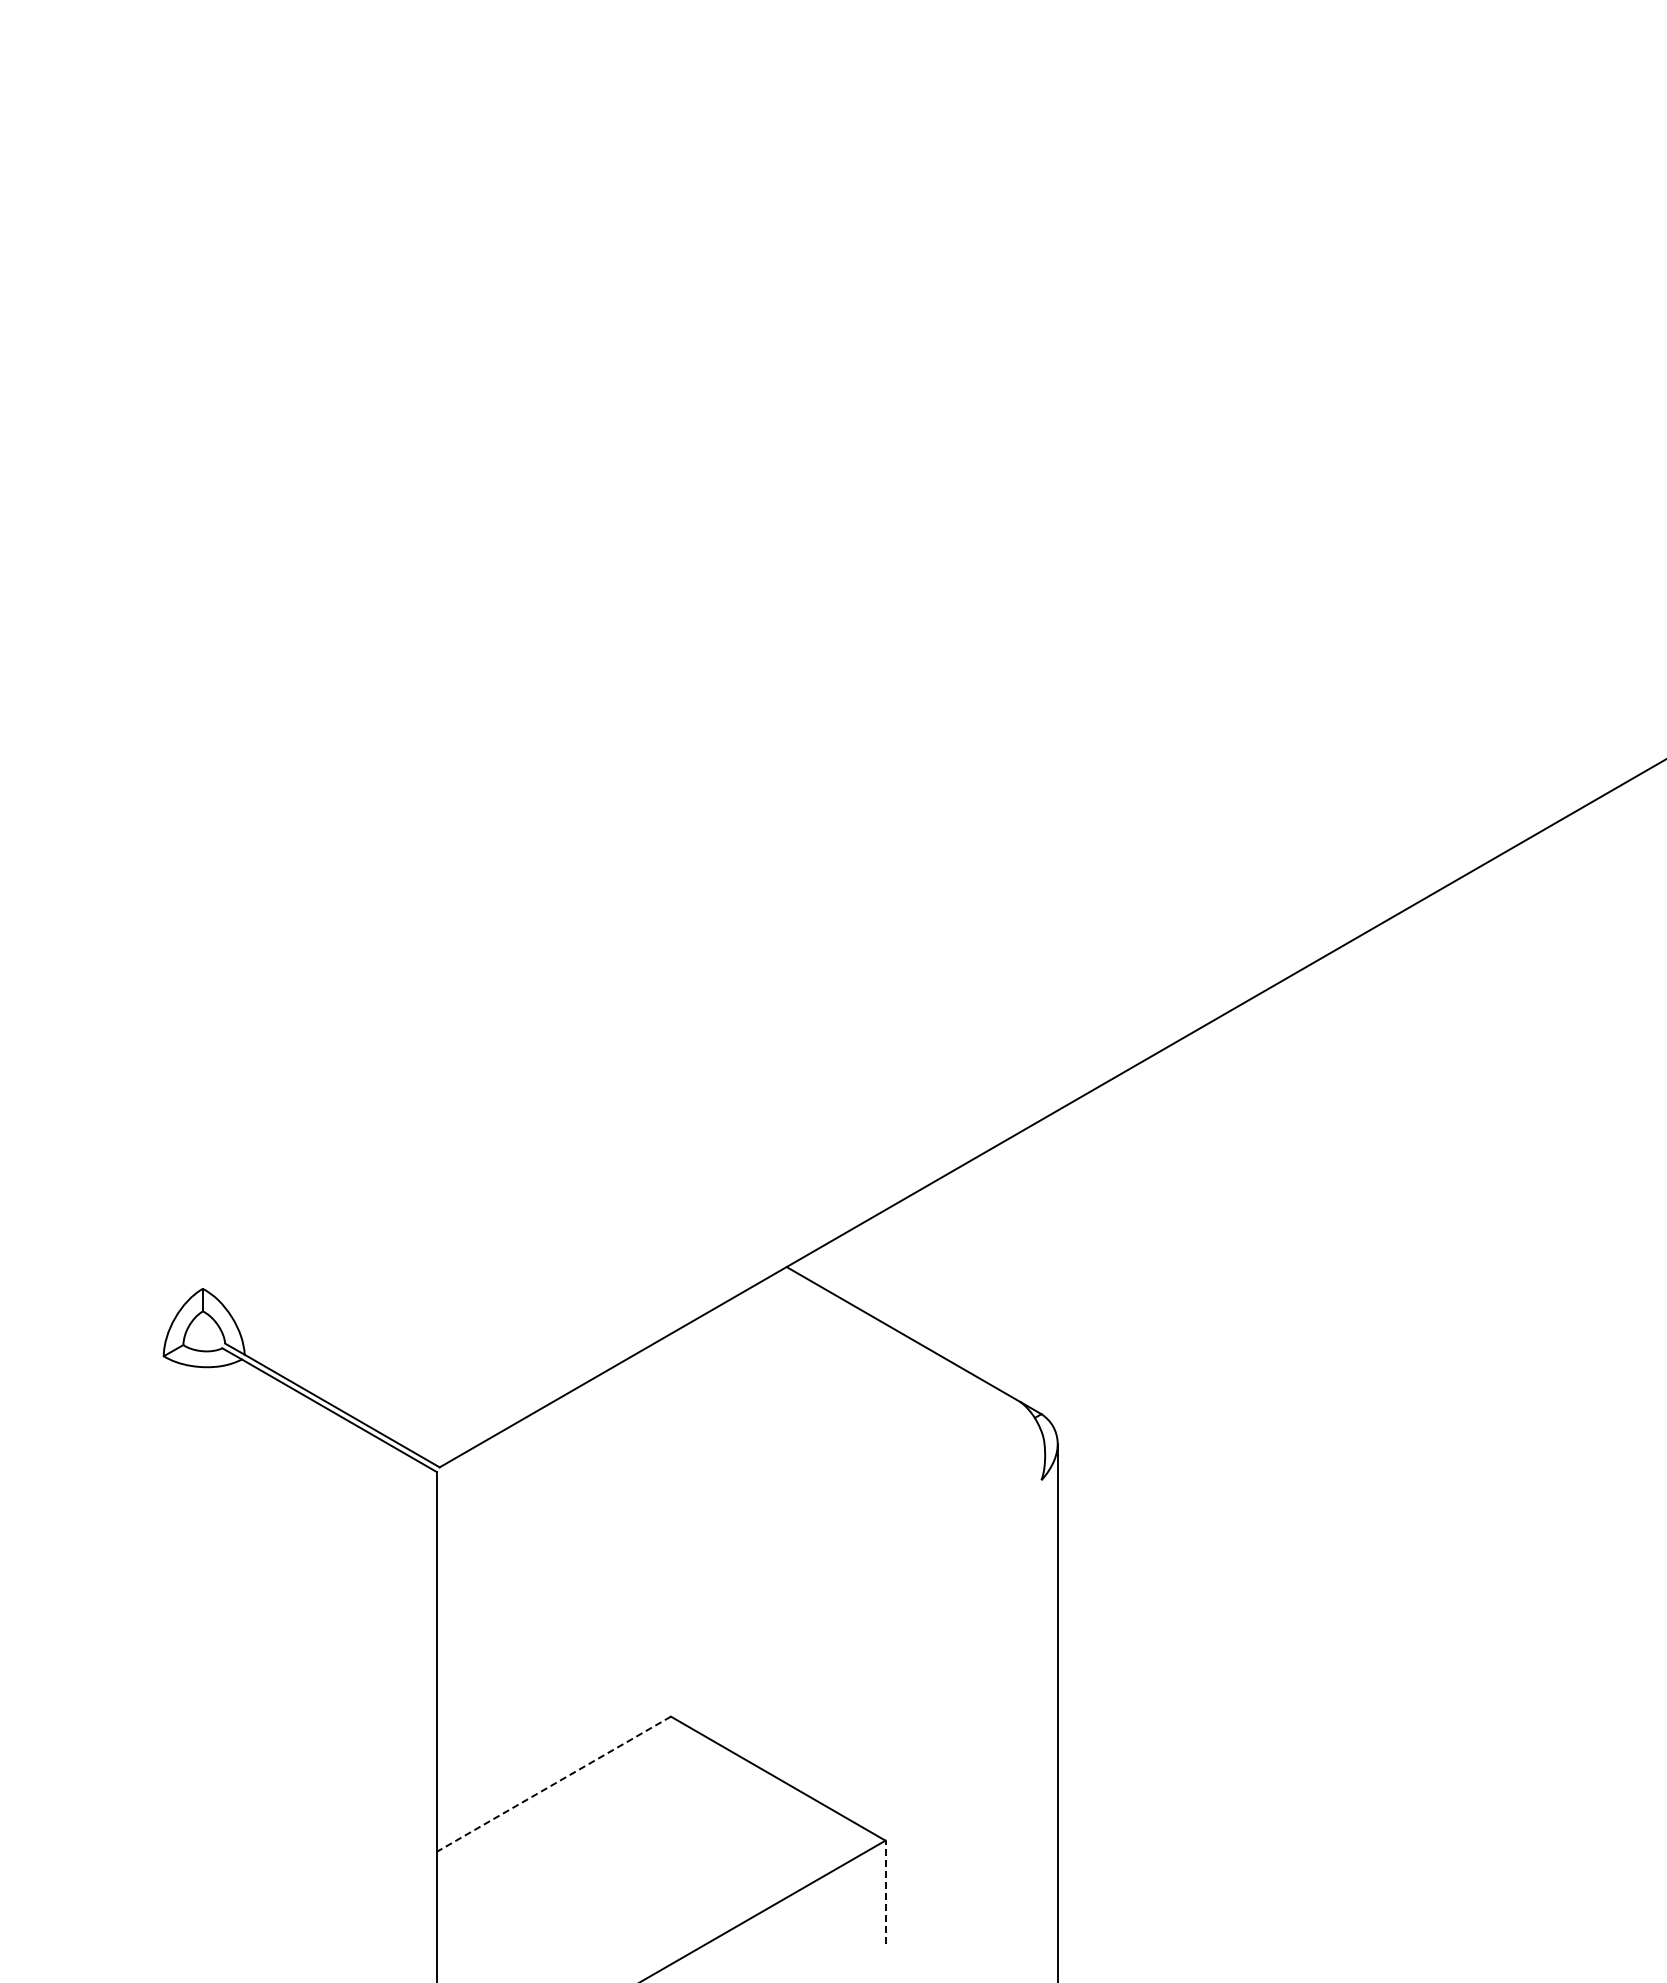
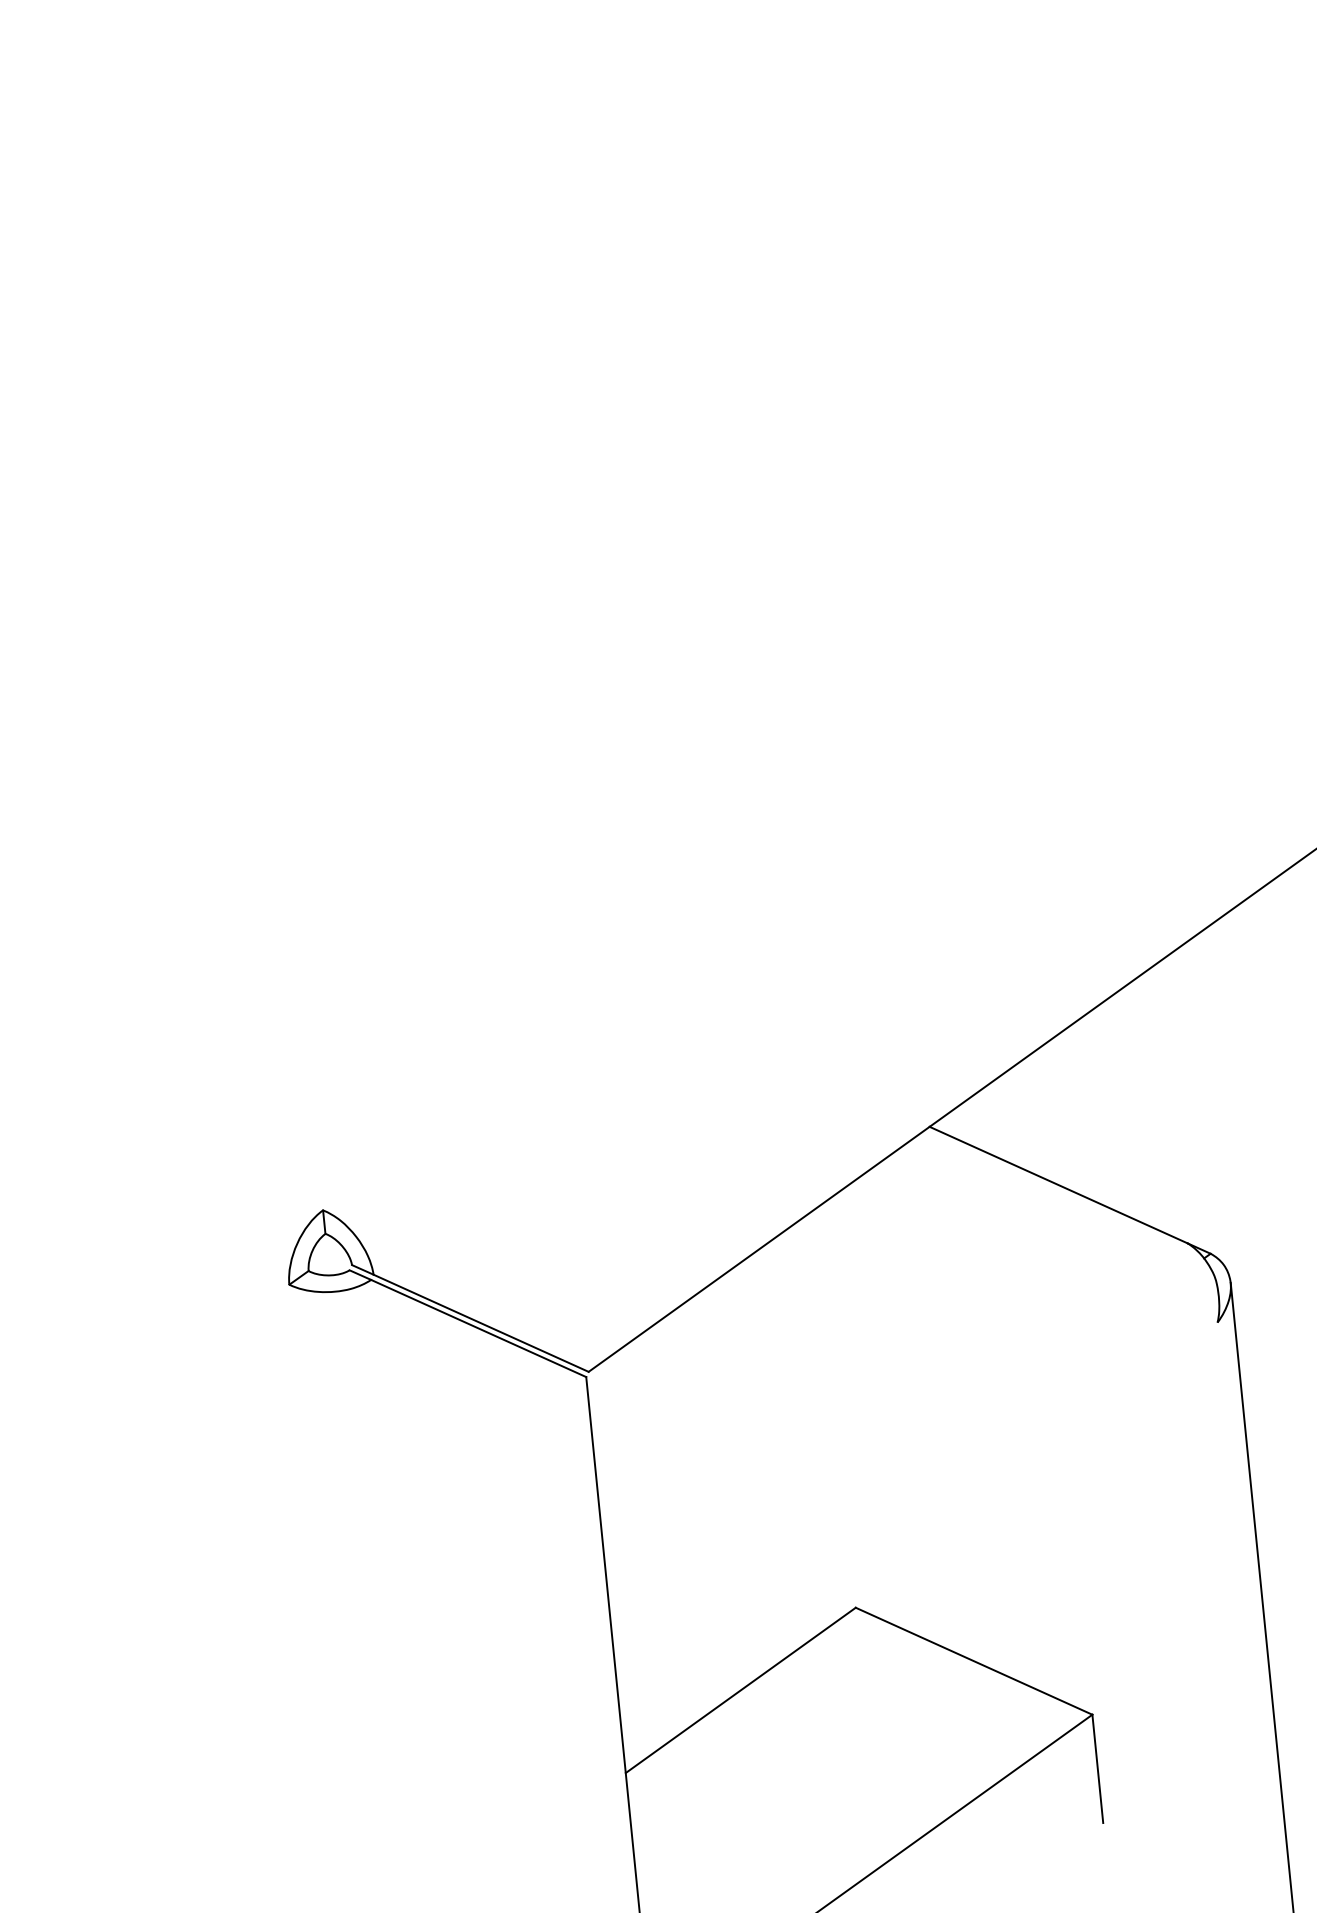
line: (553, 1784) -> (740, 1690), dashed -> solid
line: (885, 1892) -> (1097, 1768), dashed -> solid

